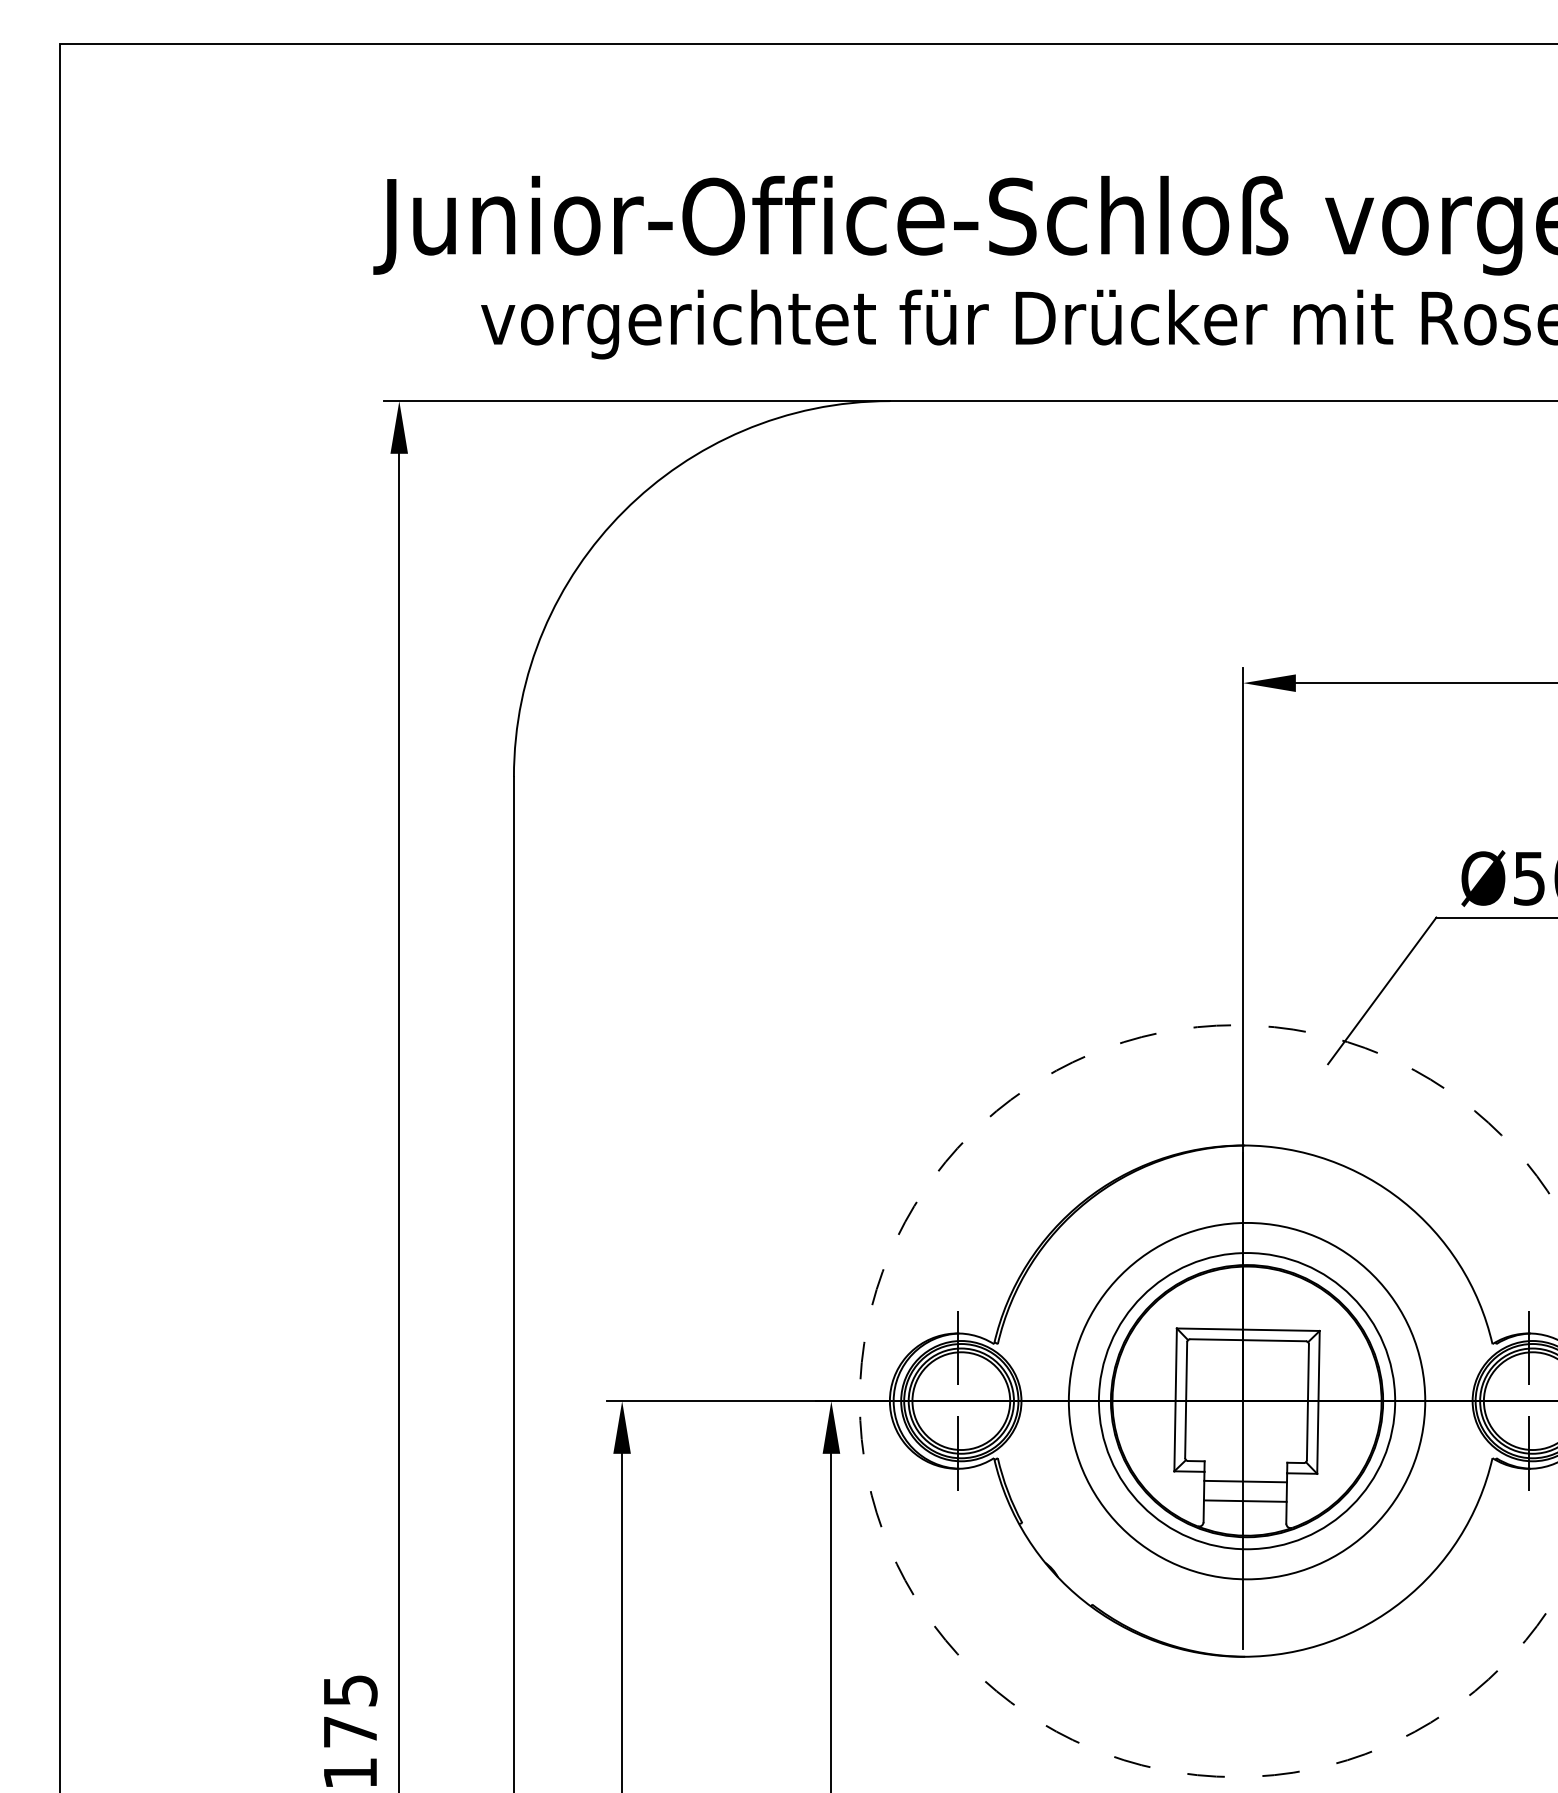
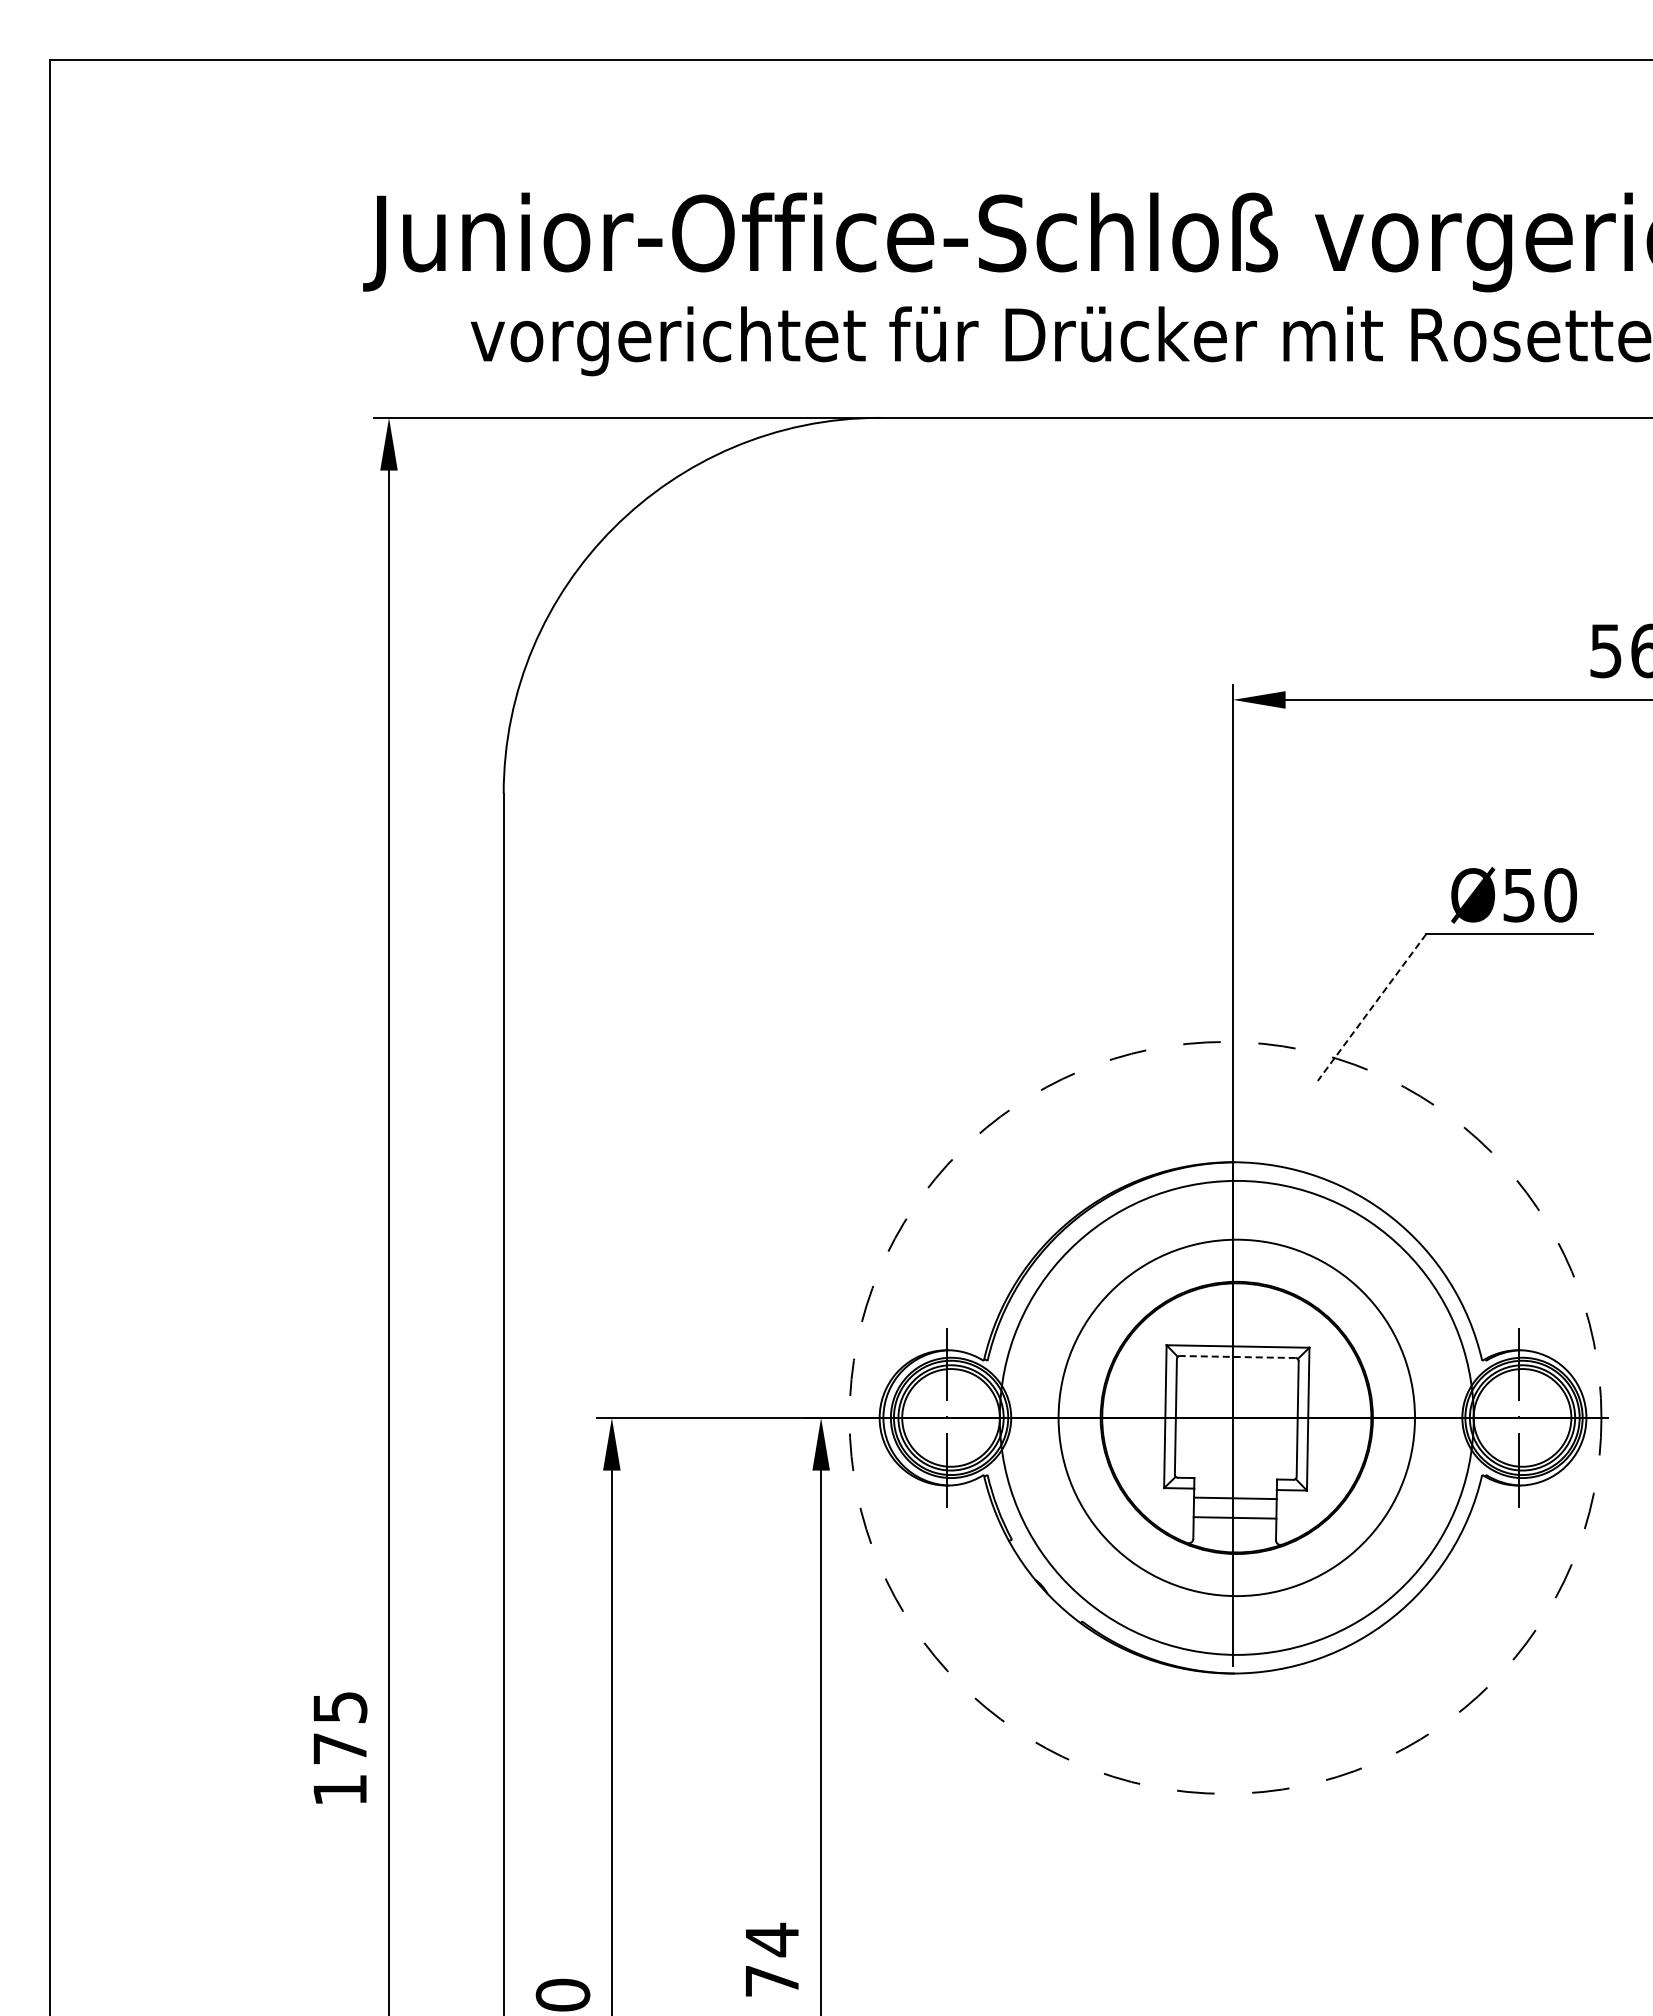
line: (1381, 991) -> (1371, 1008), solid -> dashed
line: (1247, 1340) -> (1237, 1357), solid -> dashed
circle: (1246, 1400) -> (1236, 1417), size x1.6

